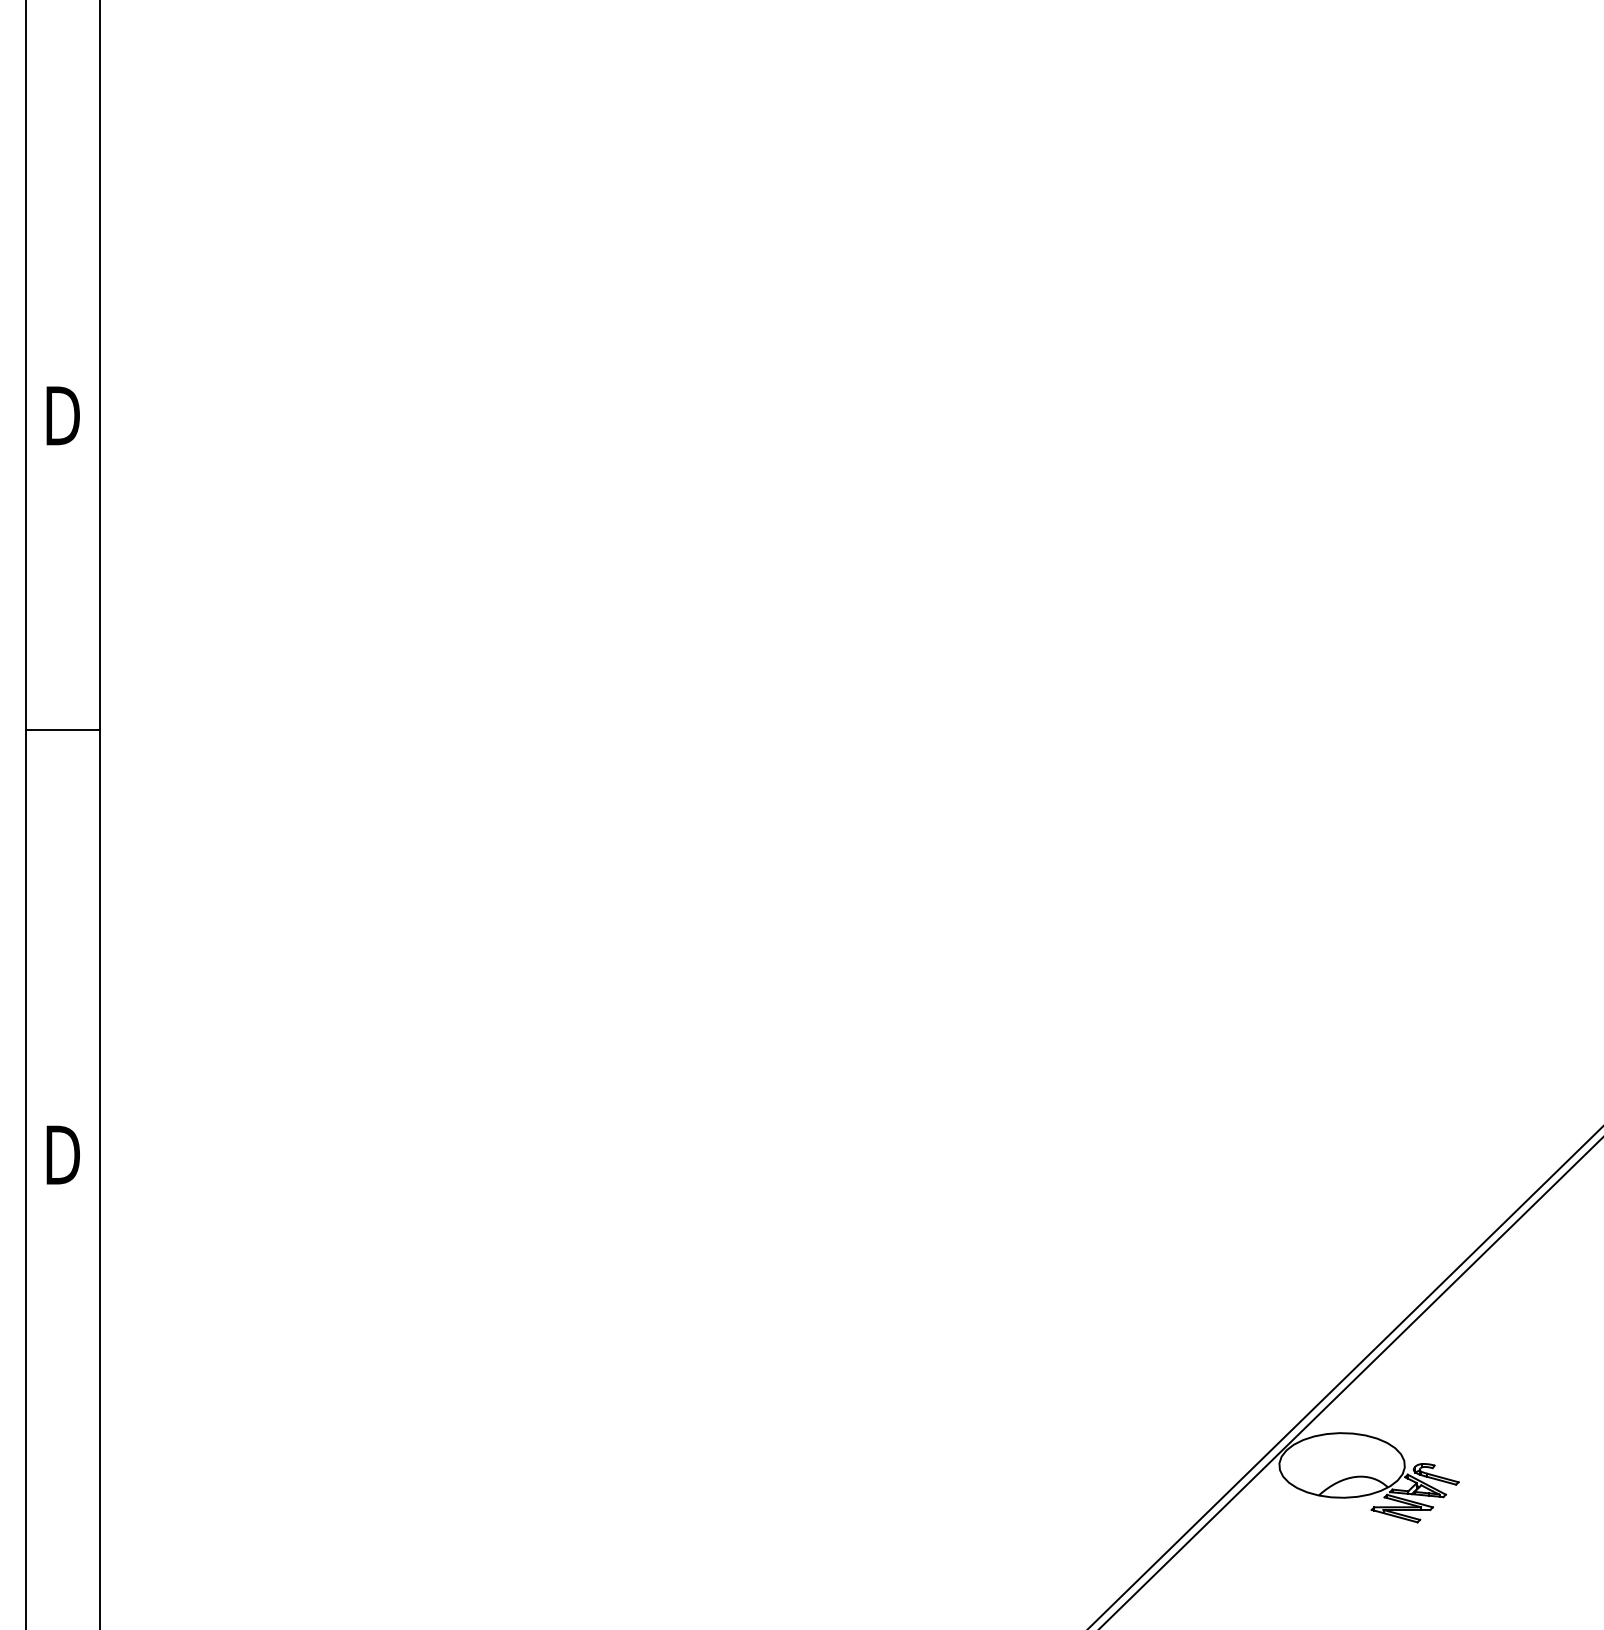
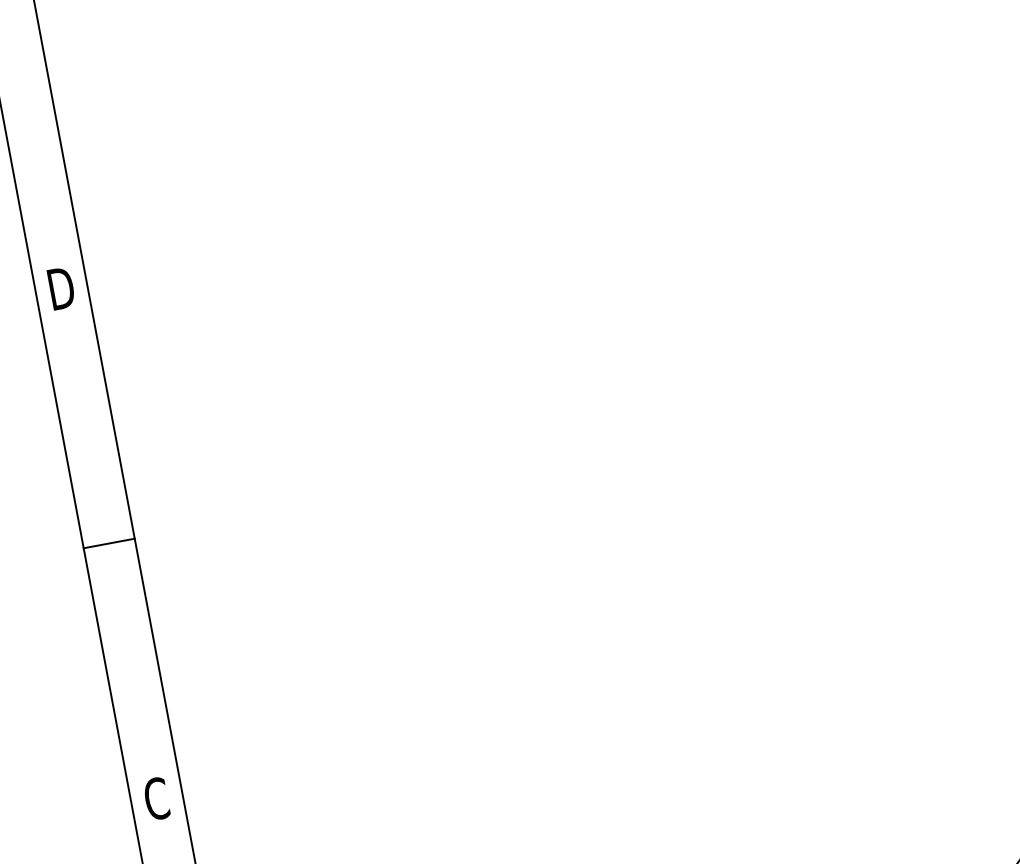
line: (62, 730) -> (108, 543), moved
text: (62, 1154) -> (156, 798), D -> C

